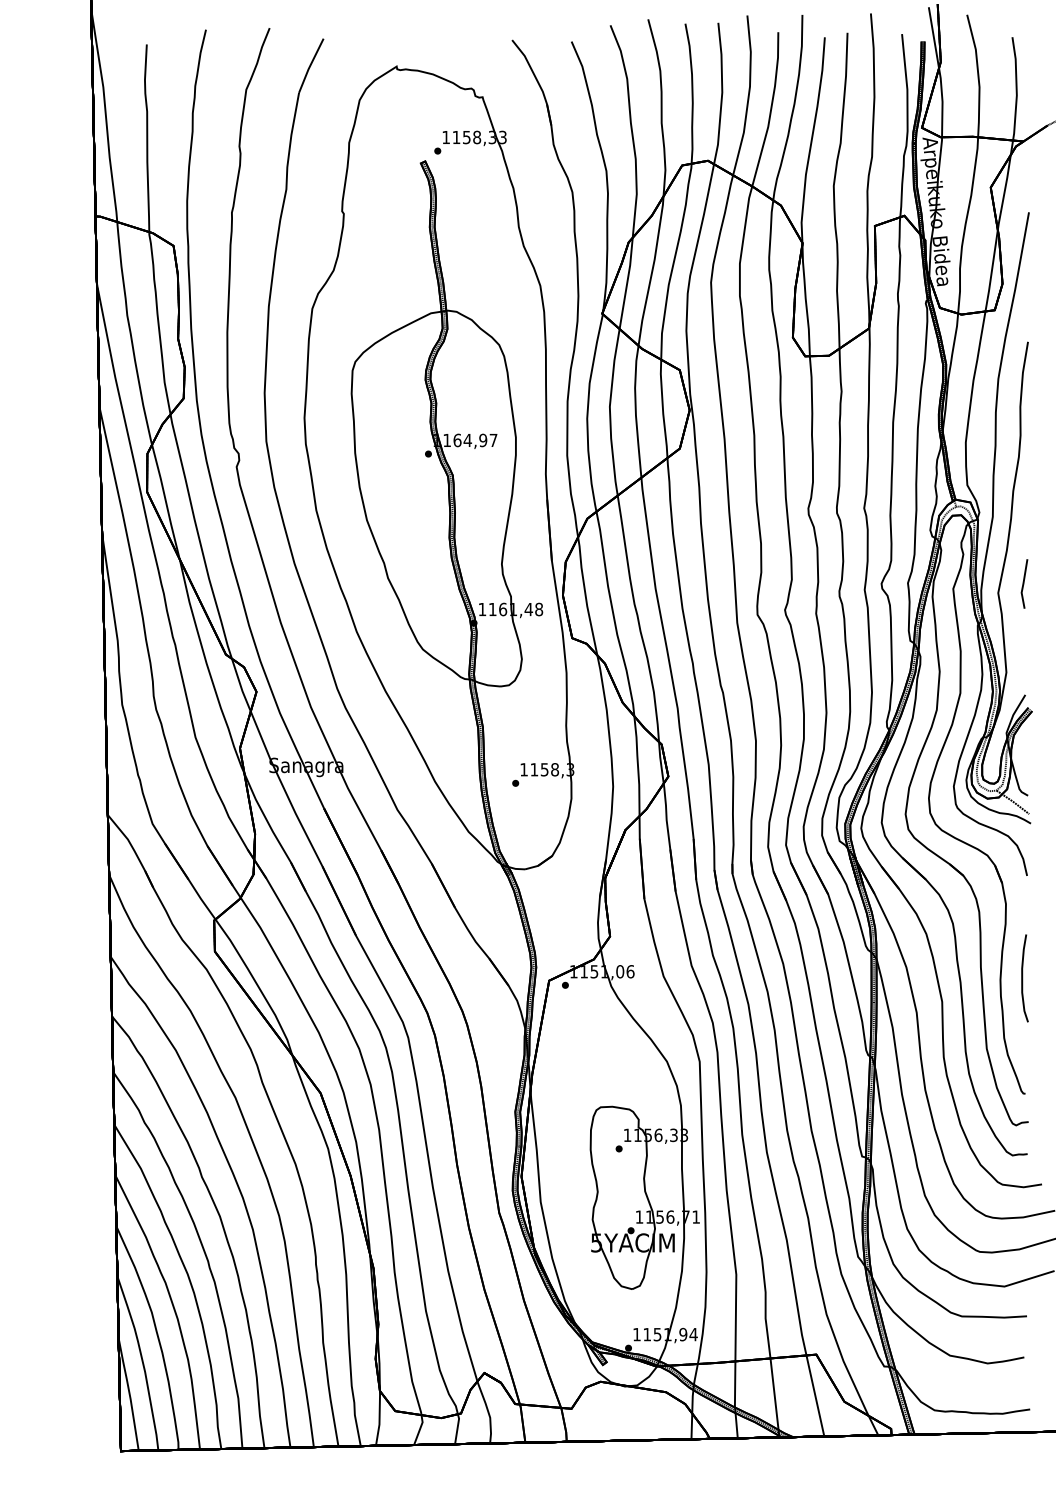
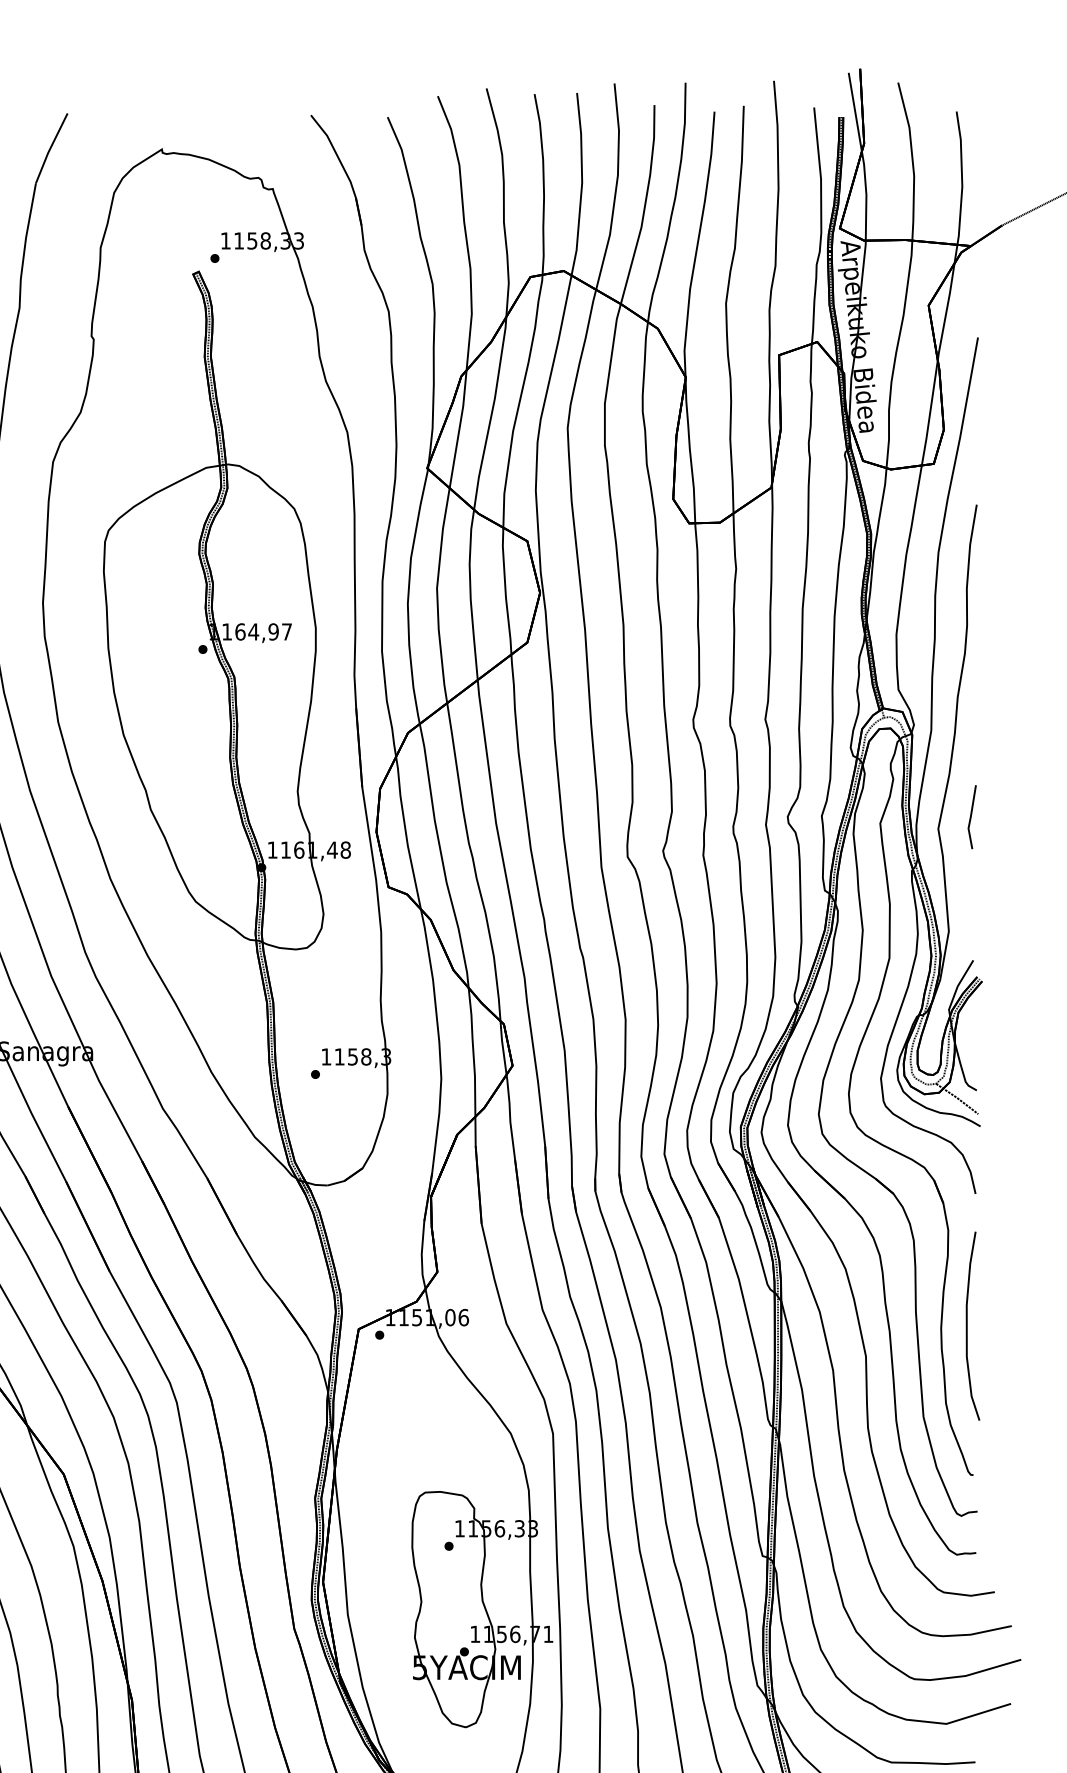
part: (1024, 978) -> (972, 1326), size x1.67

